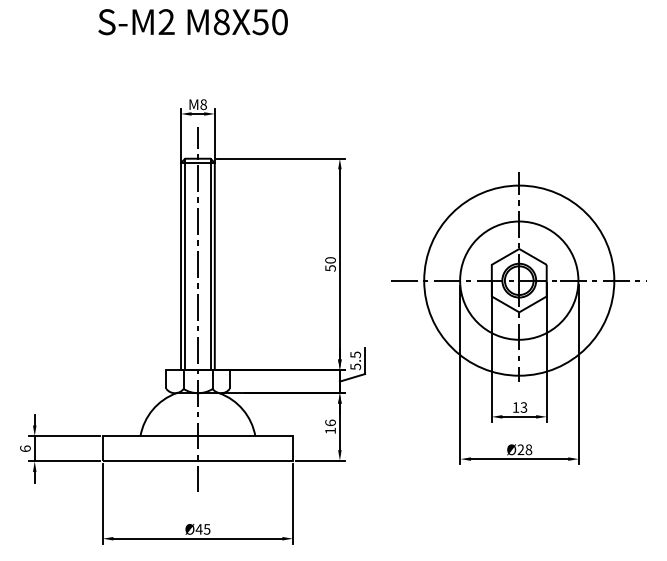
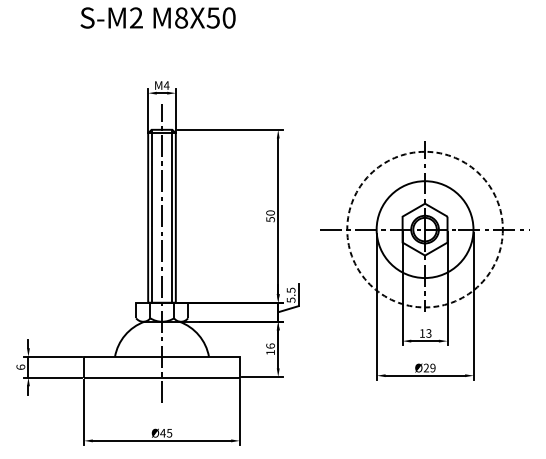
text: (203, 104) -> (166, 85), 8 -> 4
circle: (519, 280) -> (425, 229), solid -> dashed
text: (528, 449) -> (432, 367), Ø28 -> Ø29

